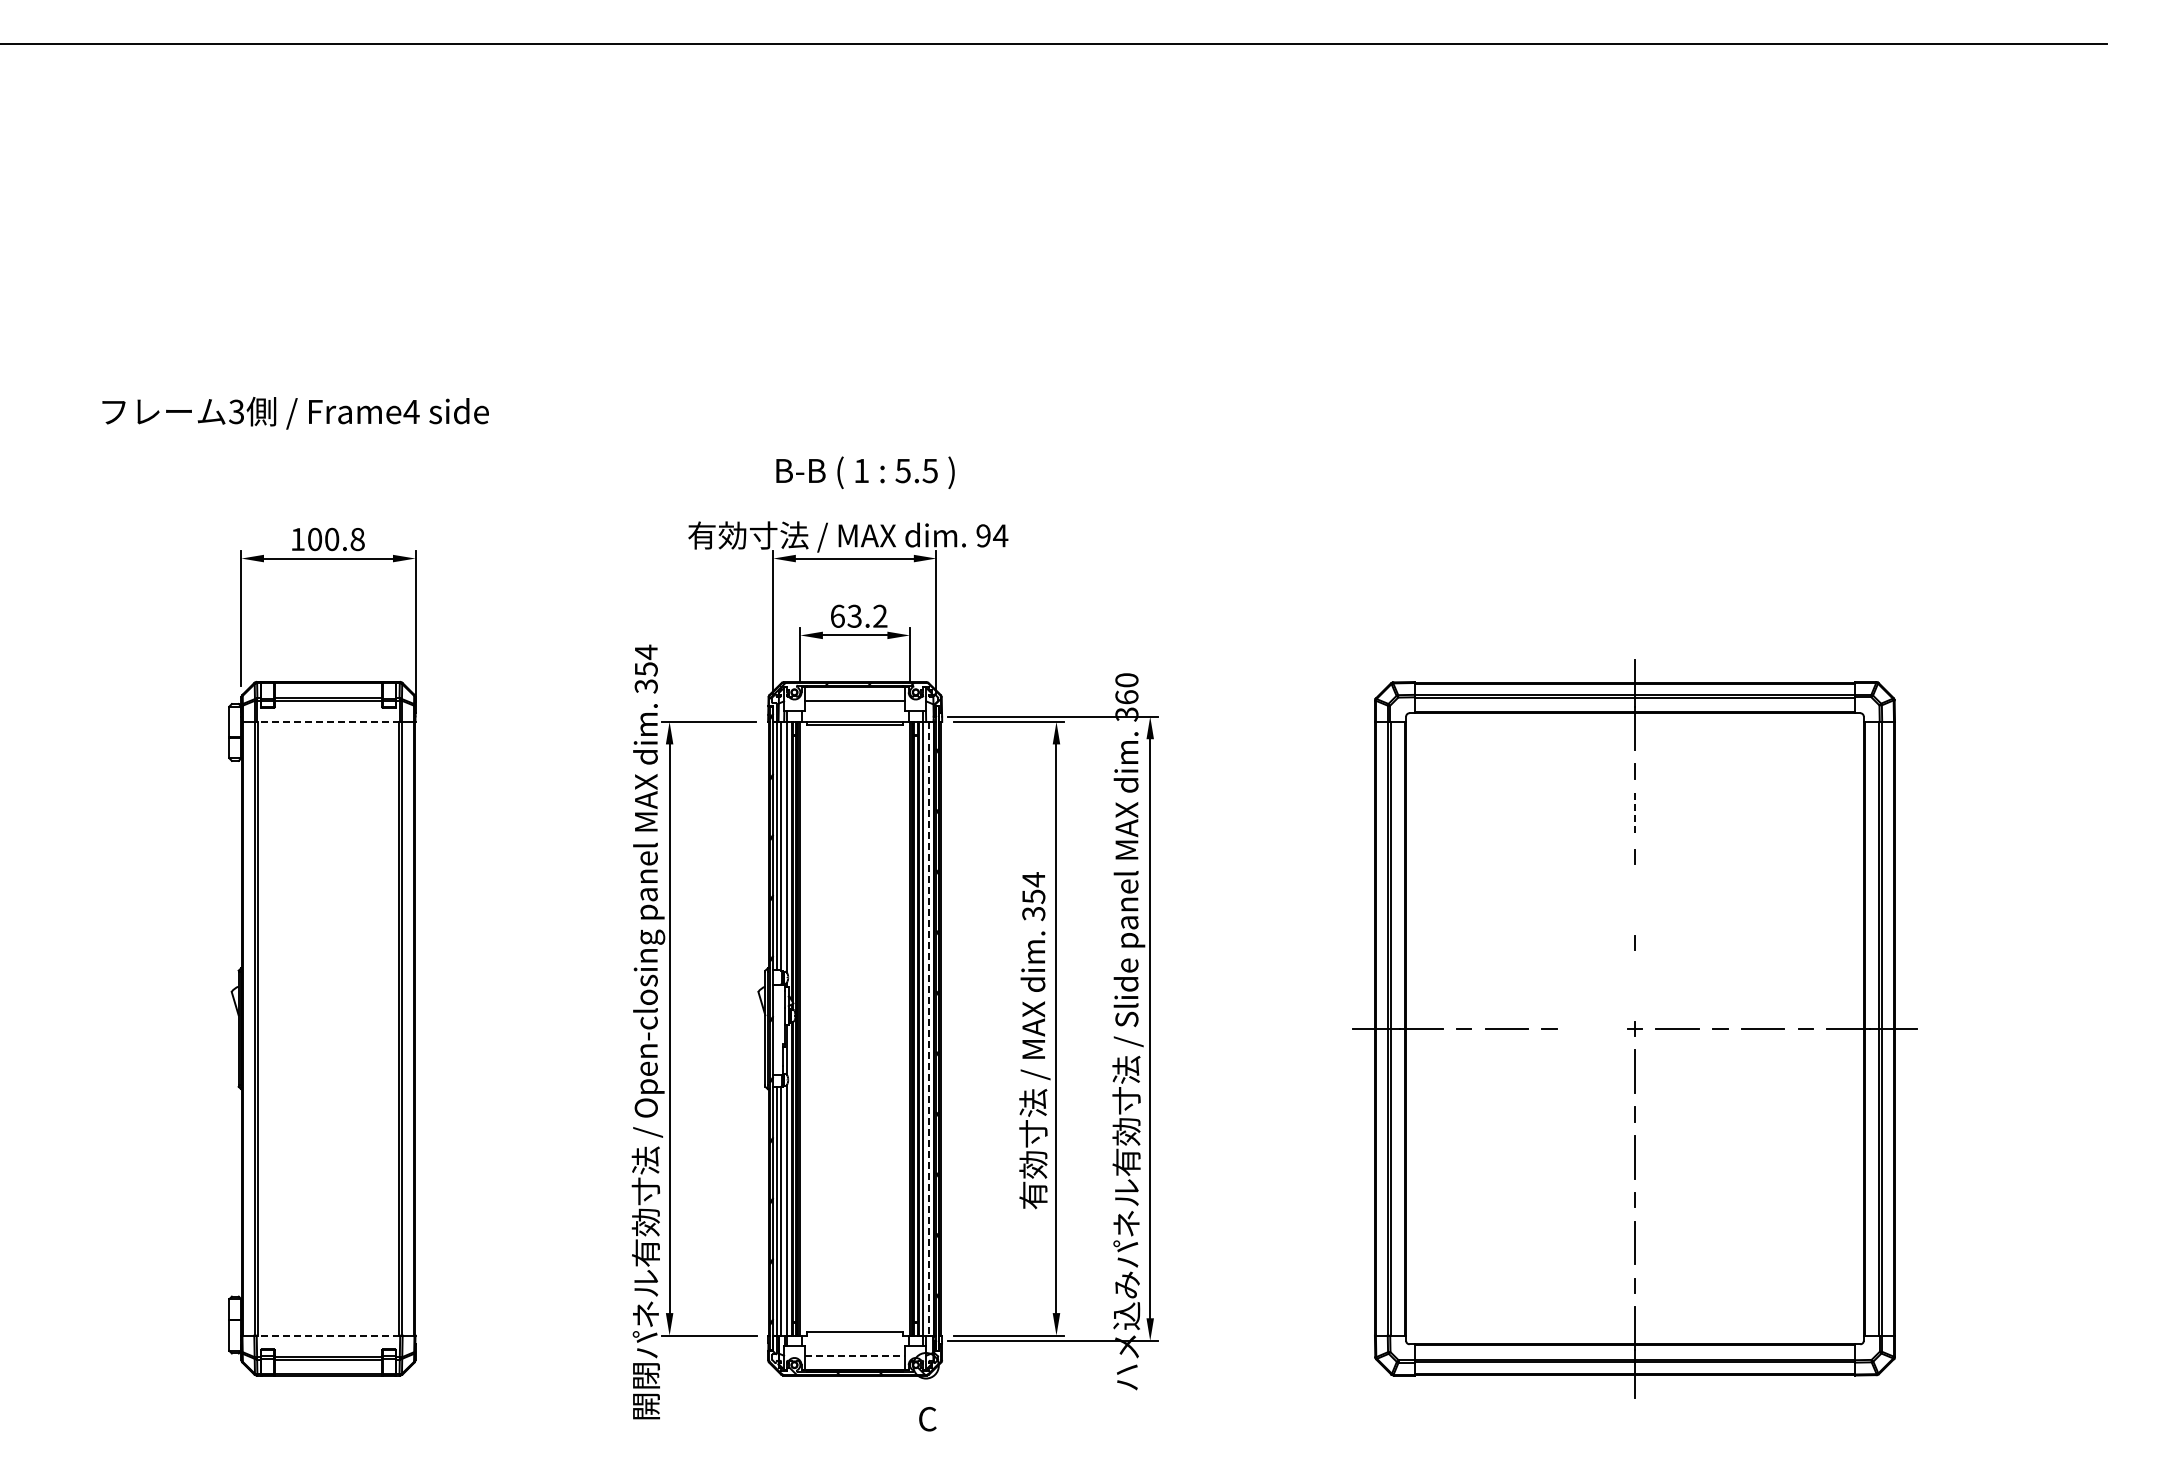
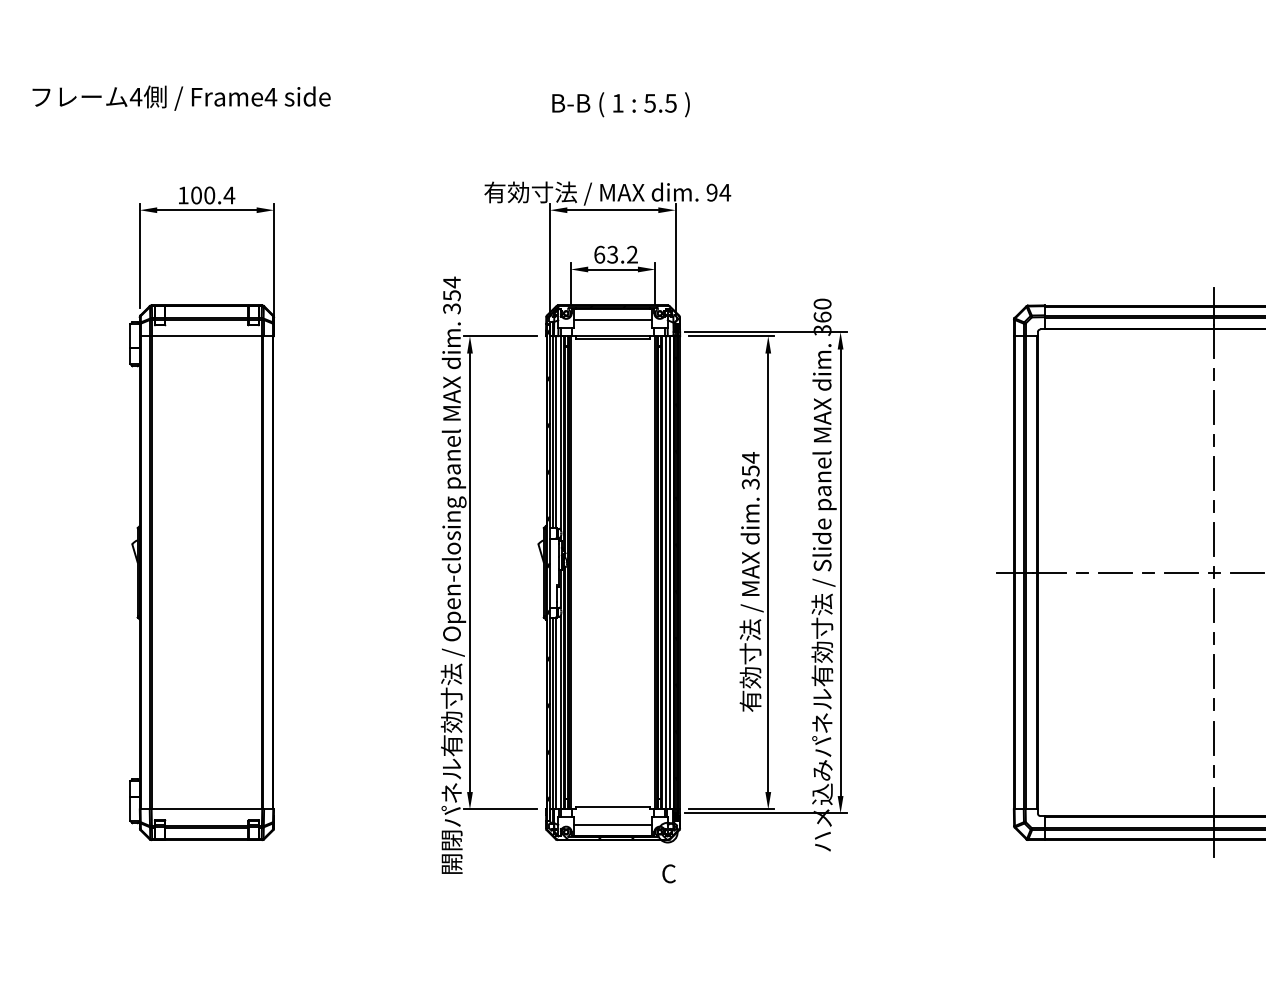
text: (236, 411) -> (136, 96), 3 -> 4
text: (865, 472) -> (621, 104), moved
text: (357, 539) -> (229, 195), 100.8 -> 100.4
line: (327, 721) -> (206, 335), dashed -> solid
line: (1634, 814) -> (1214, 407), dashed -> solid
line: (1634, 899) -> (1214, 473), added
line: (1634, 985) -> (1214, 539), added
line: (929, 1028) -> (670, 572), dashed -> solid
line: (1592, 1028) -> (1181, 572), added
line: (328, 1335) -> (206, 809), dashed -> solid
line: (855, 1356) -> (613, 825), dashed -> solid

